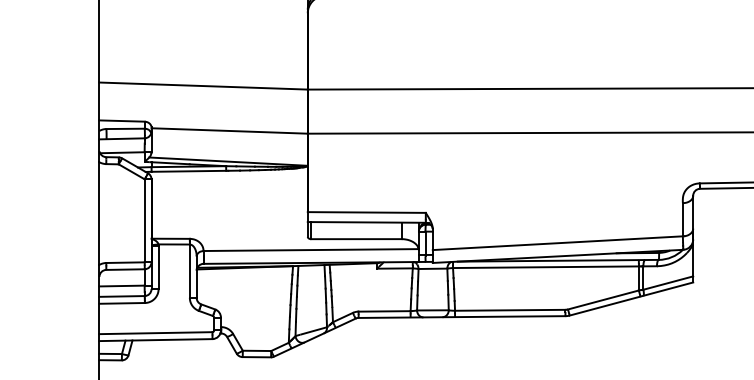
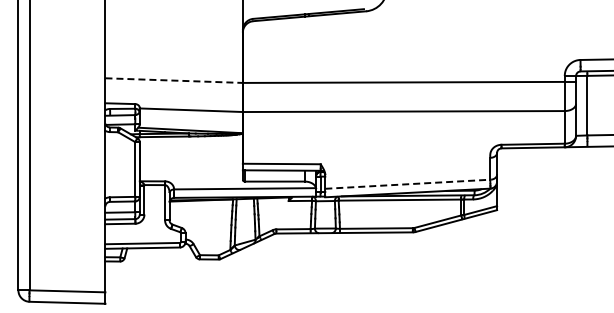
line: (204, 85) -> (174, 80), solid -> dashed
line: (558, 243) -> (408, 184), solid -> dashed

